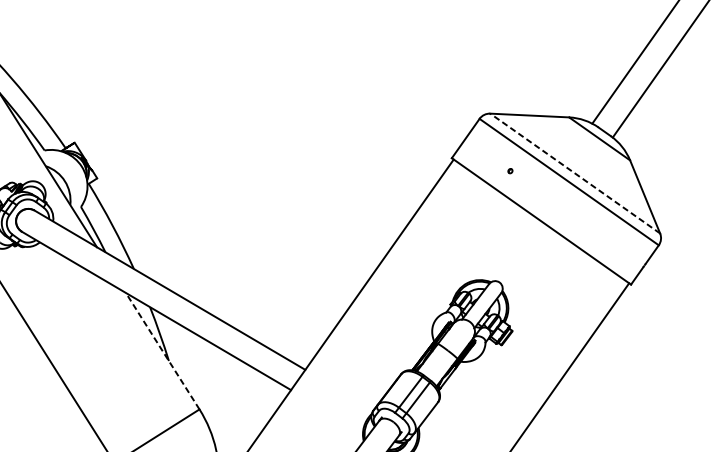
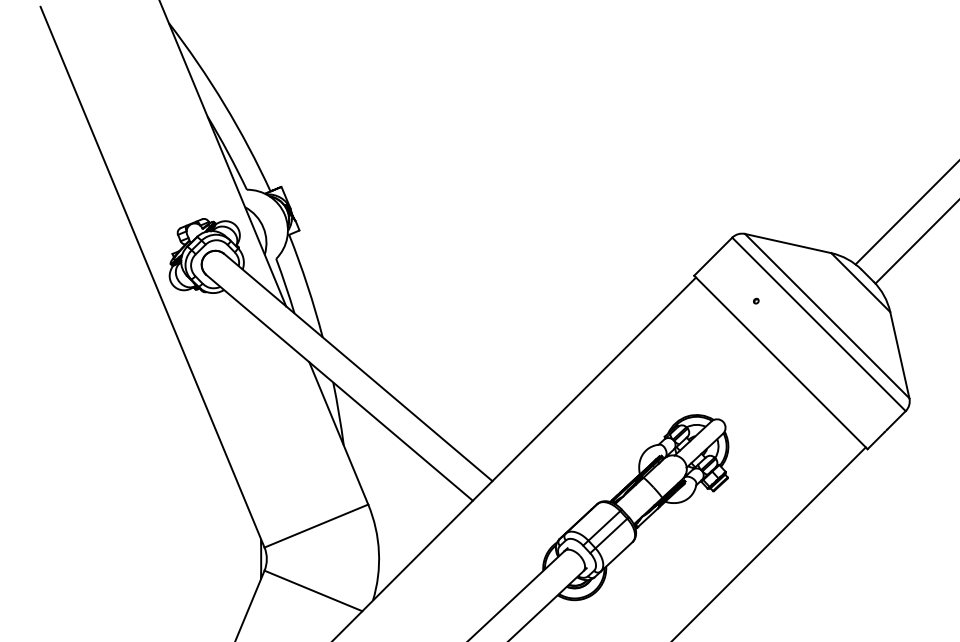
line: (574, 173) -> (826, 315), dashed -> solid
line: (162, 350) -> (338, 432), dashed -> solid

